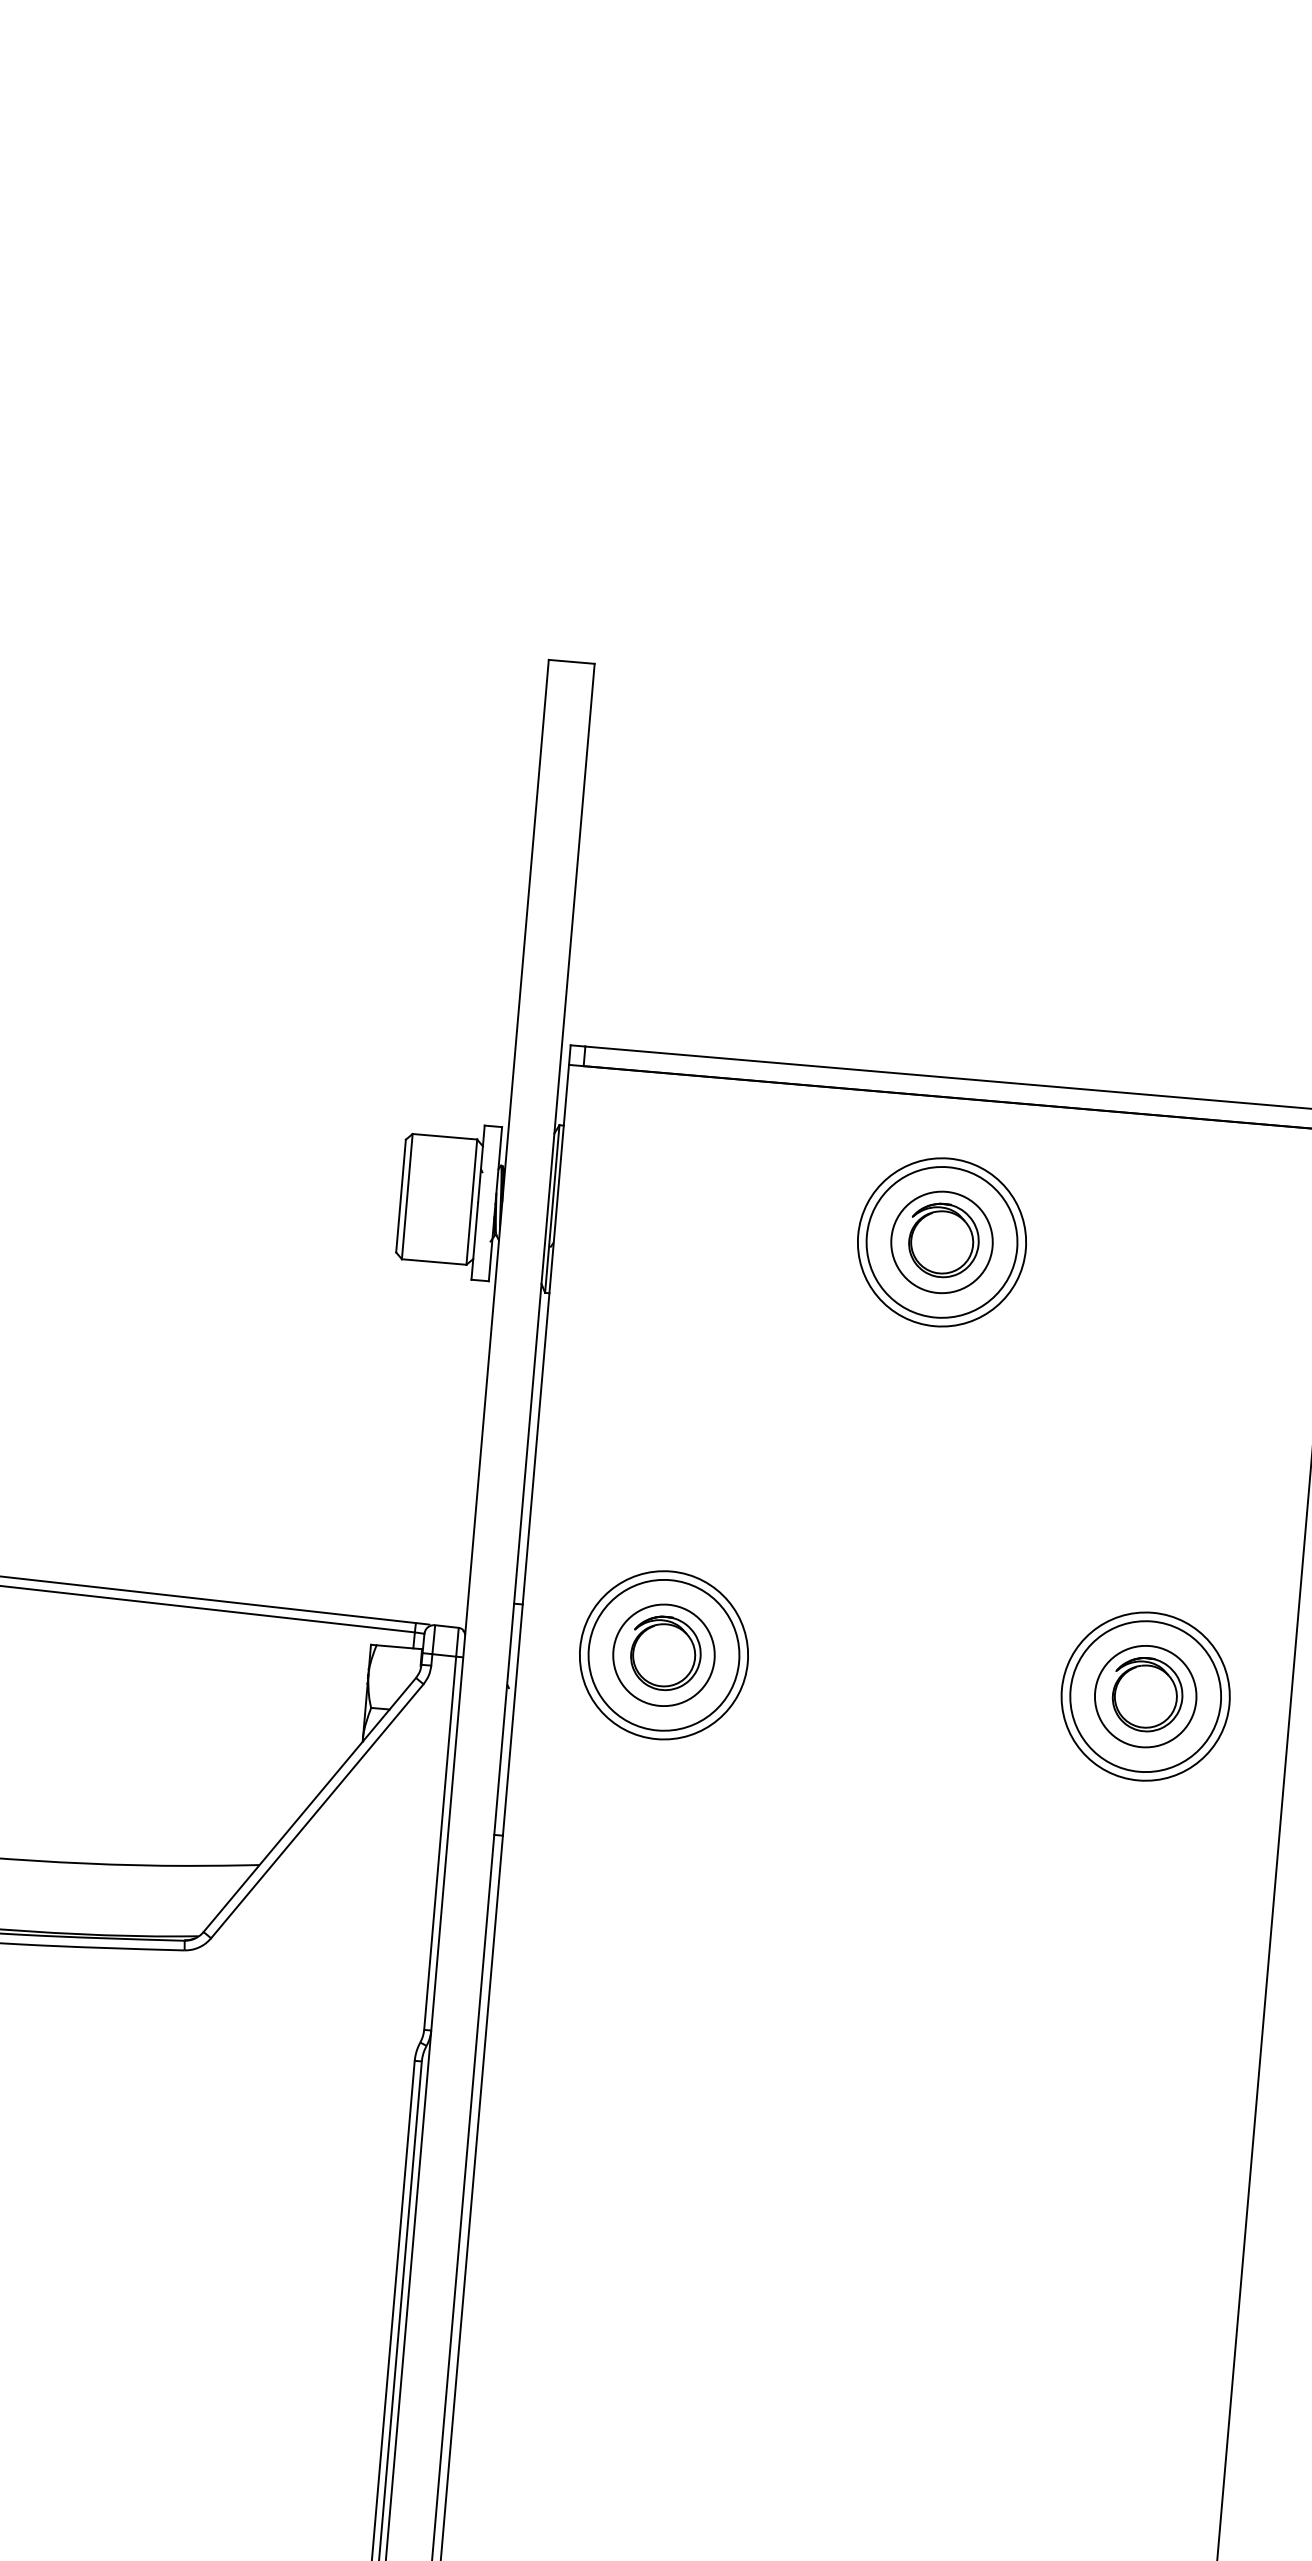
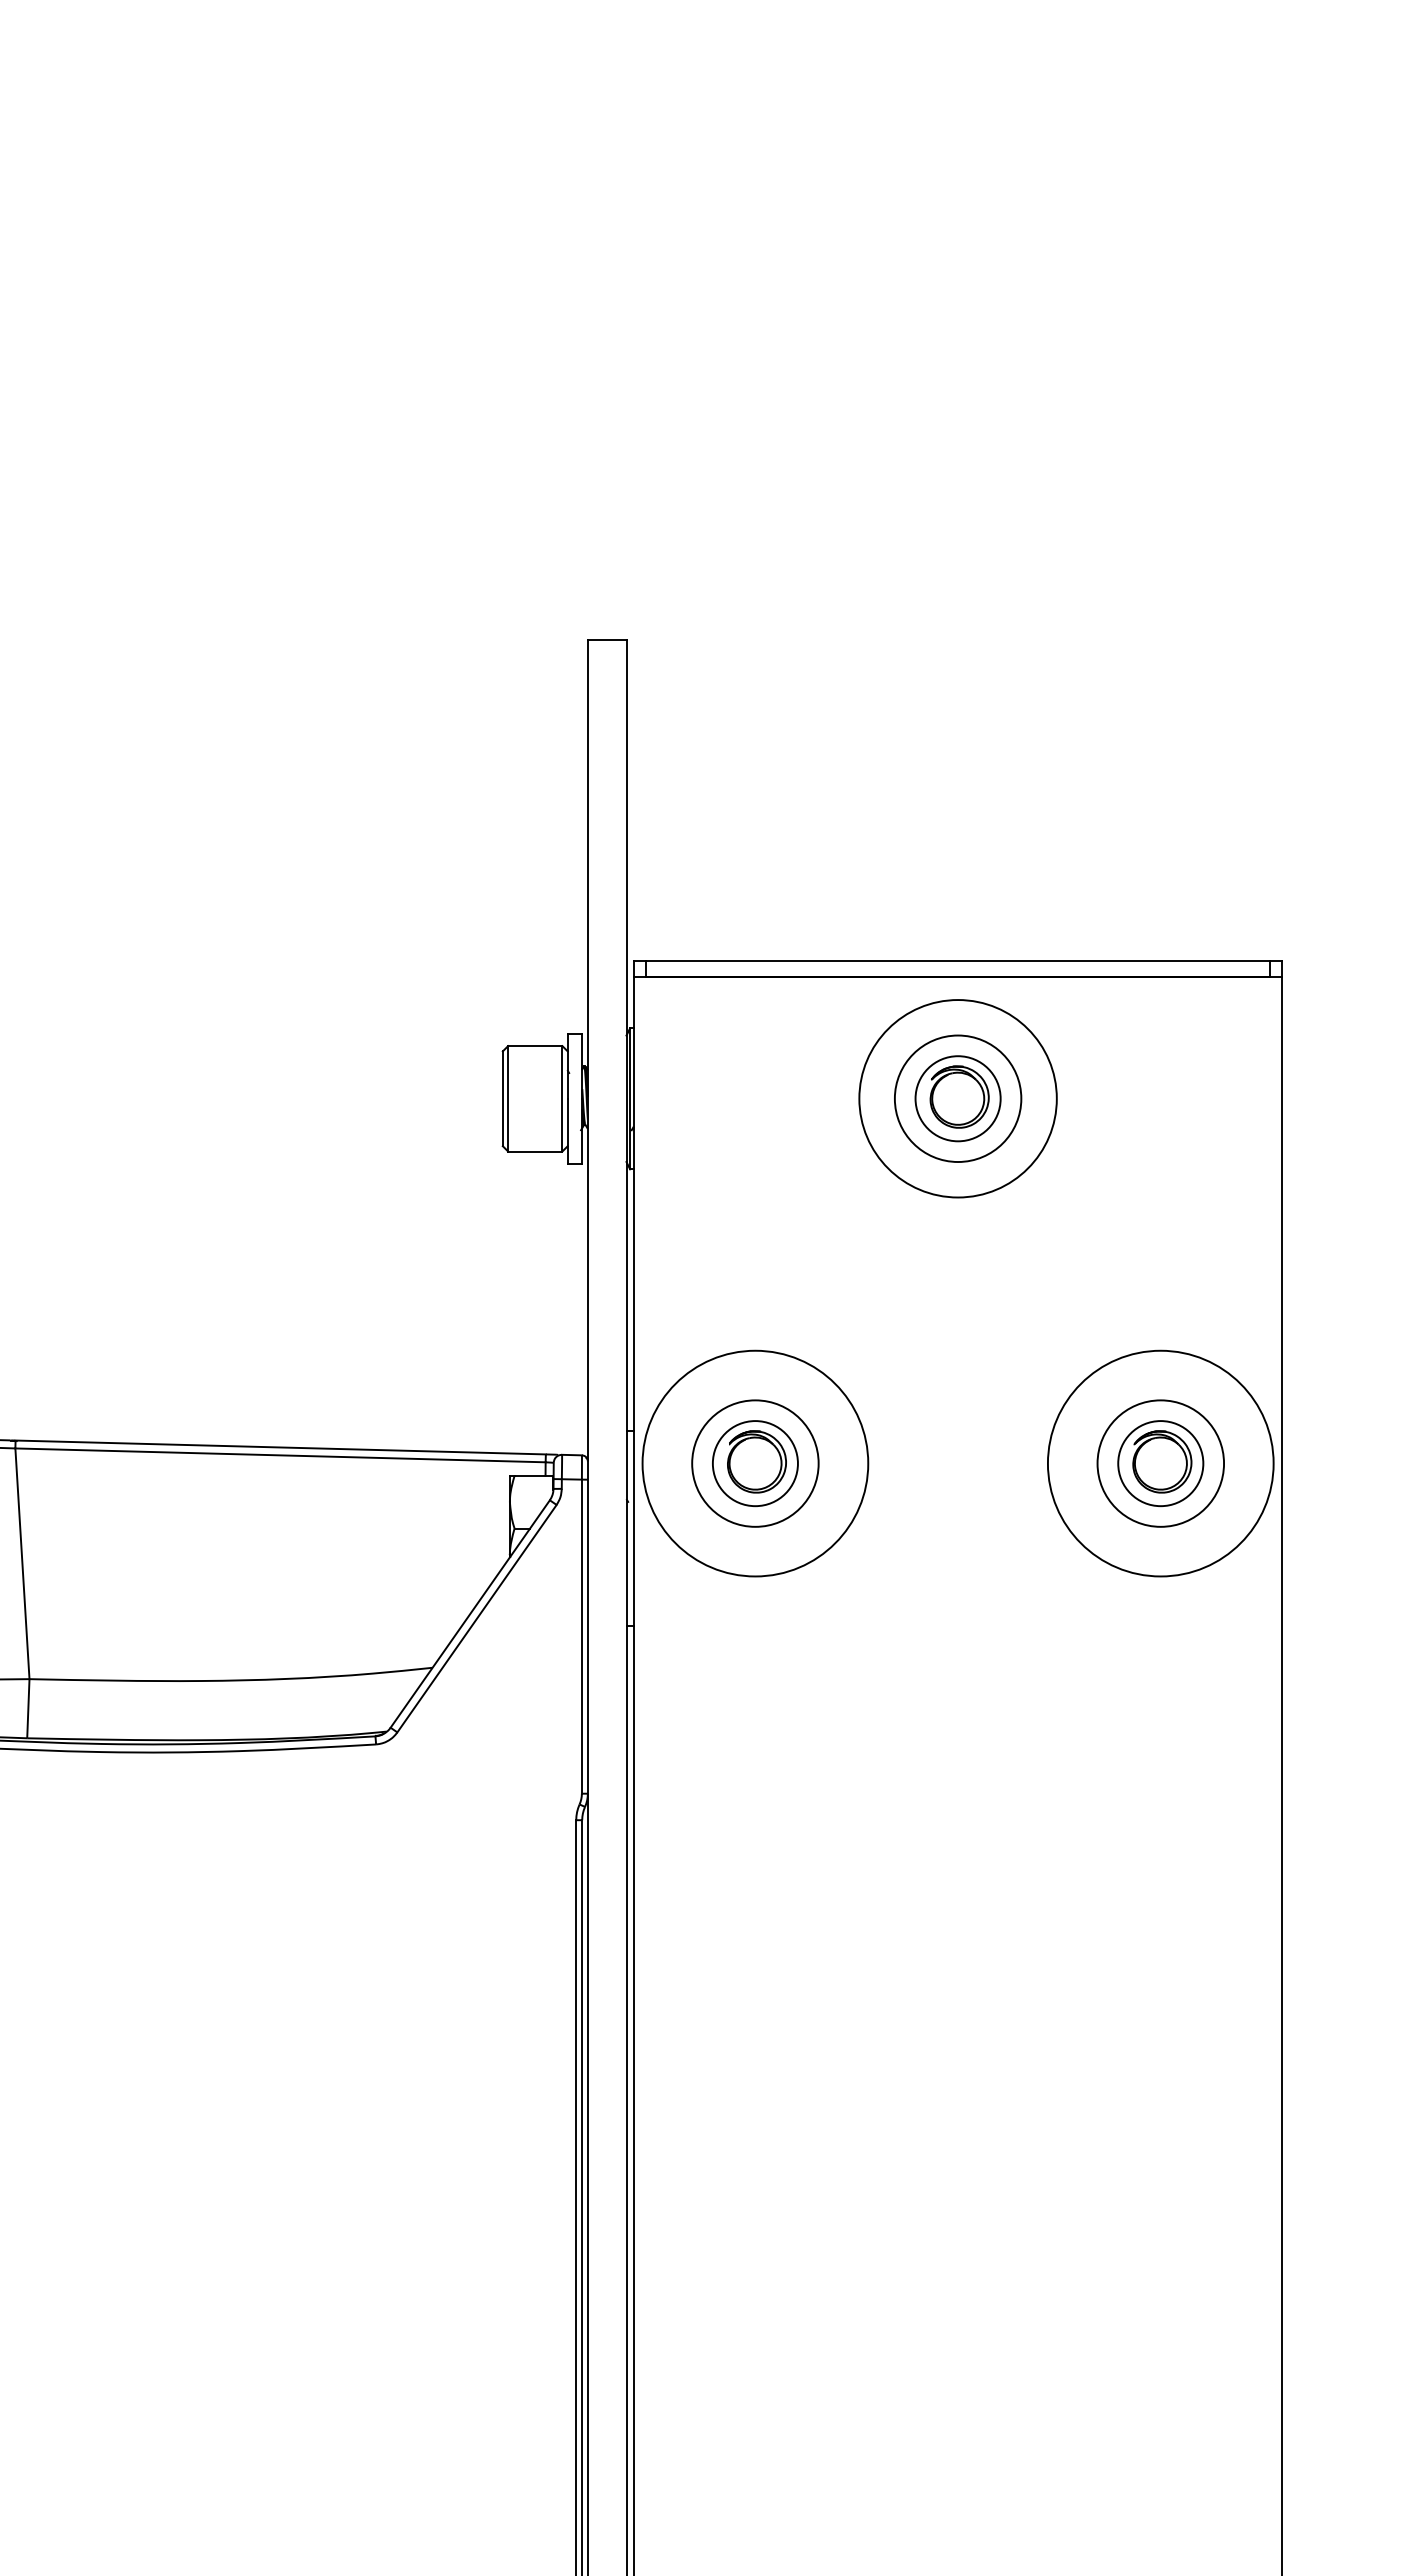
circle: (941, 1242) -> (957, 1098), size x1.4
circle: (662, 1655) -> (754, 1463), size x1.6
circle: (1145, 1696) -> (1160, 1463), size x1.6

